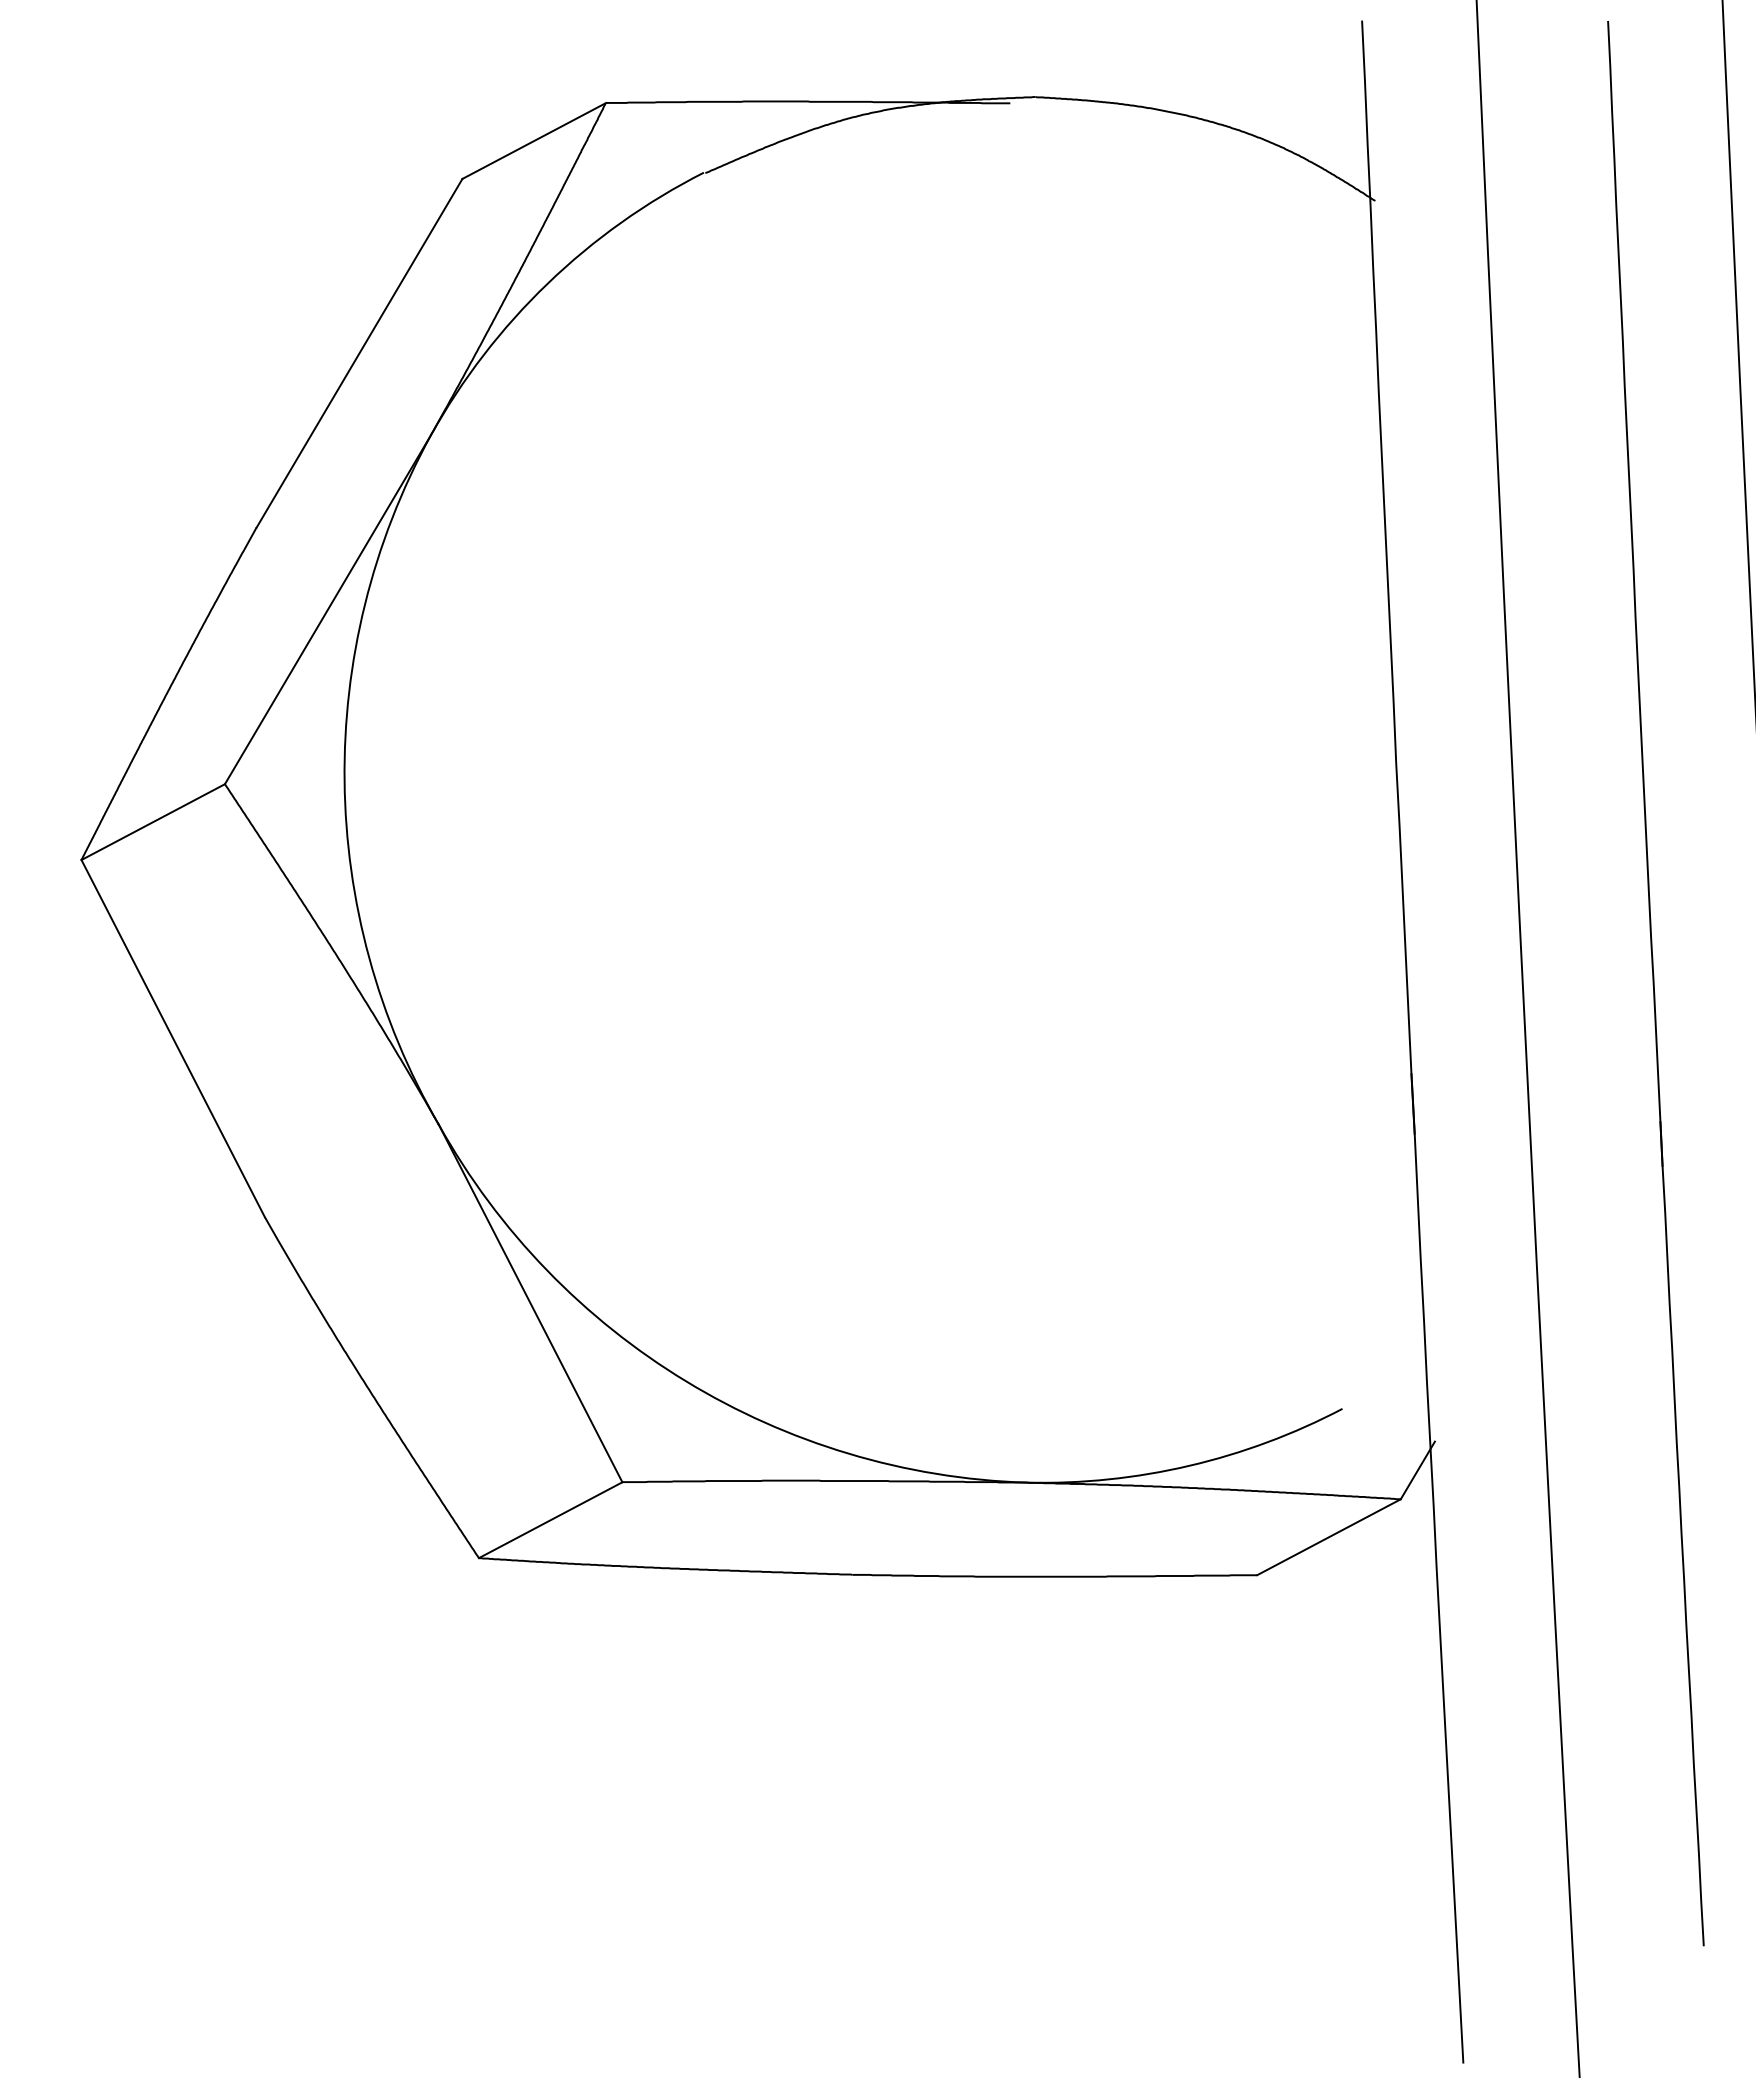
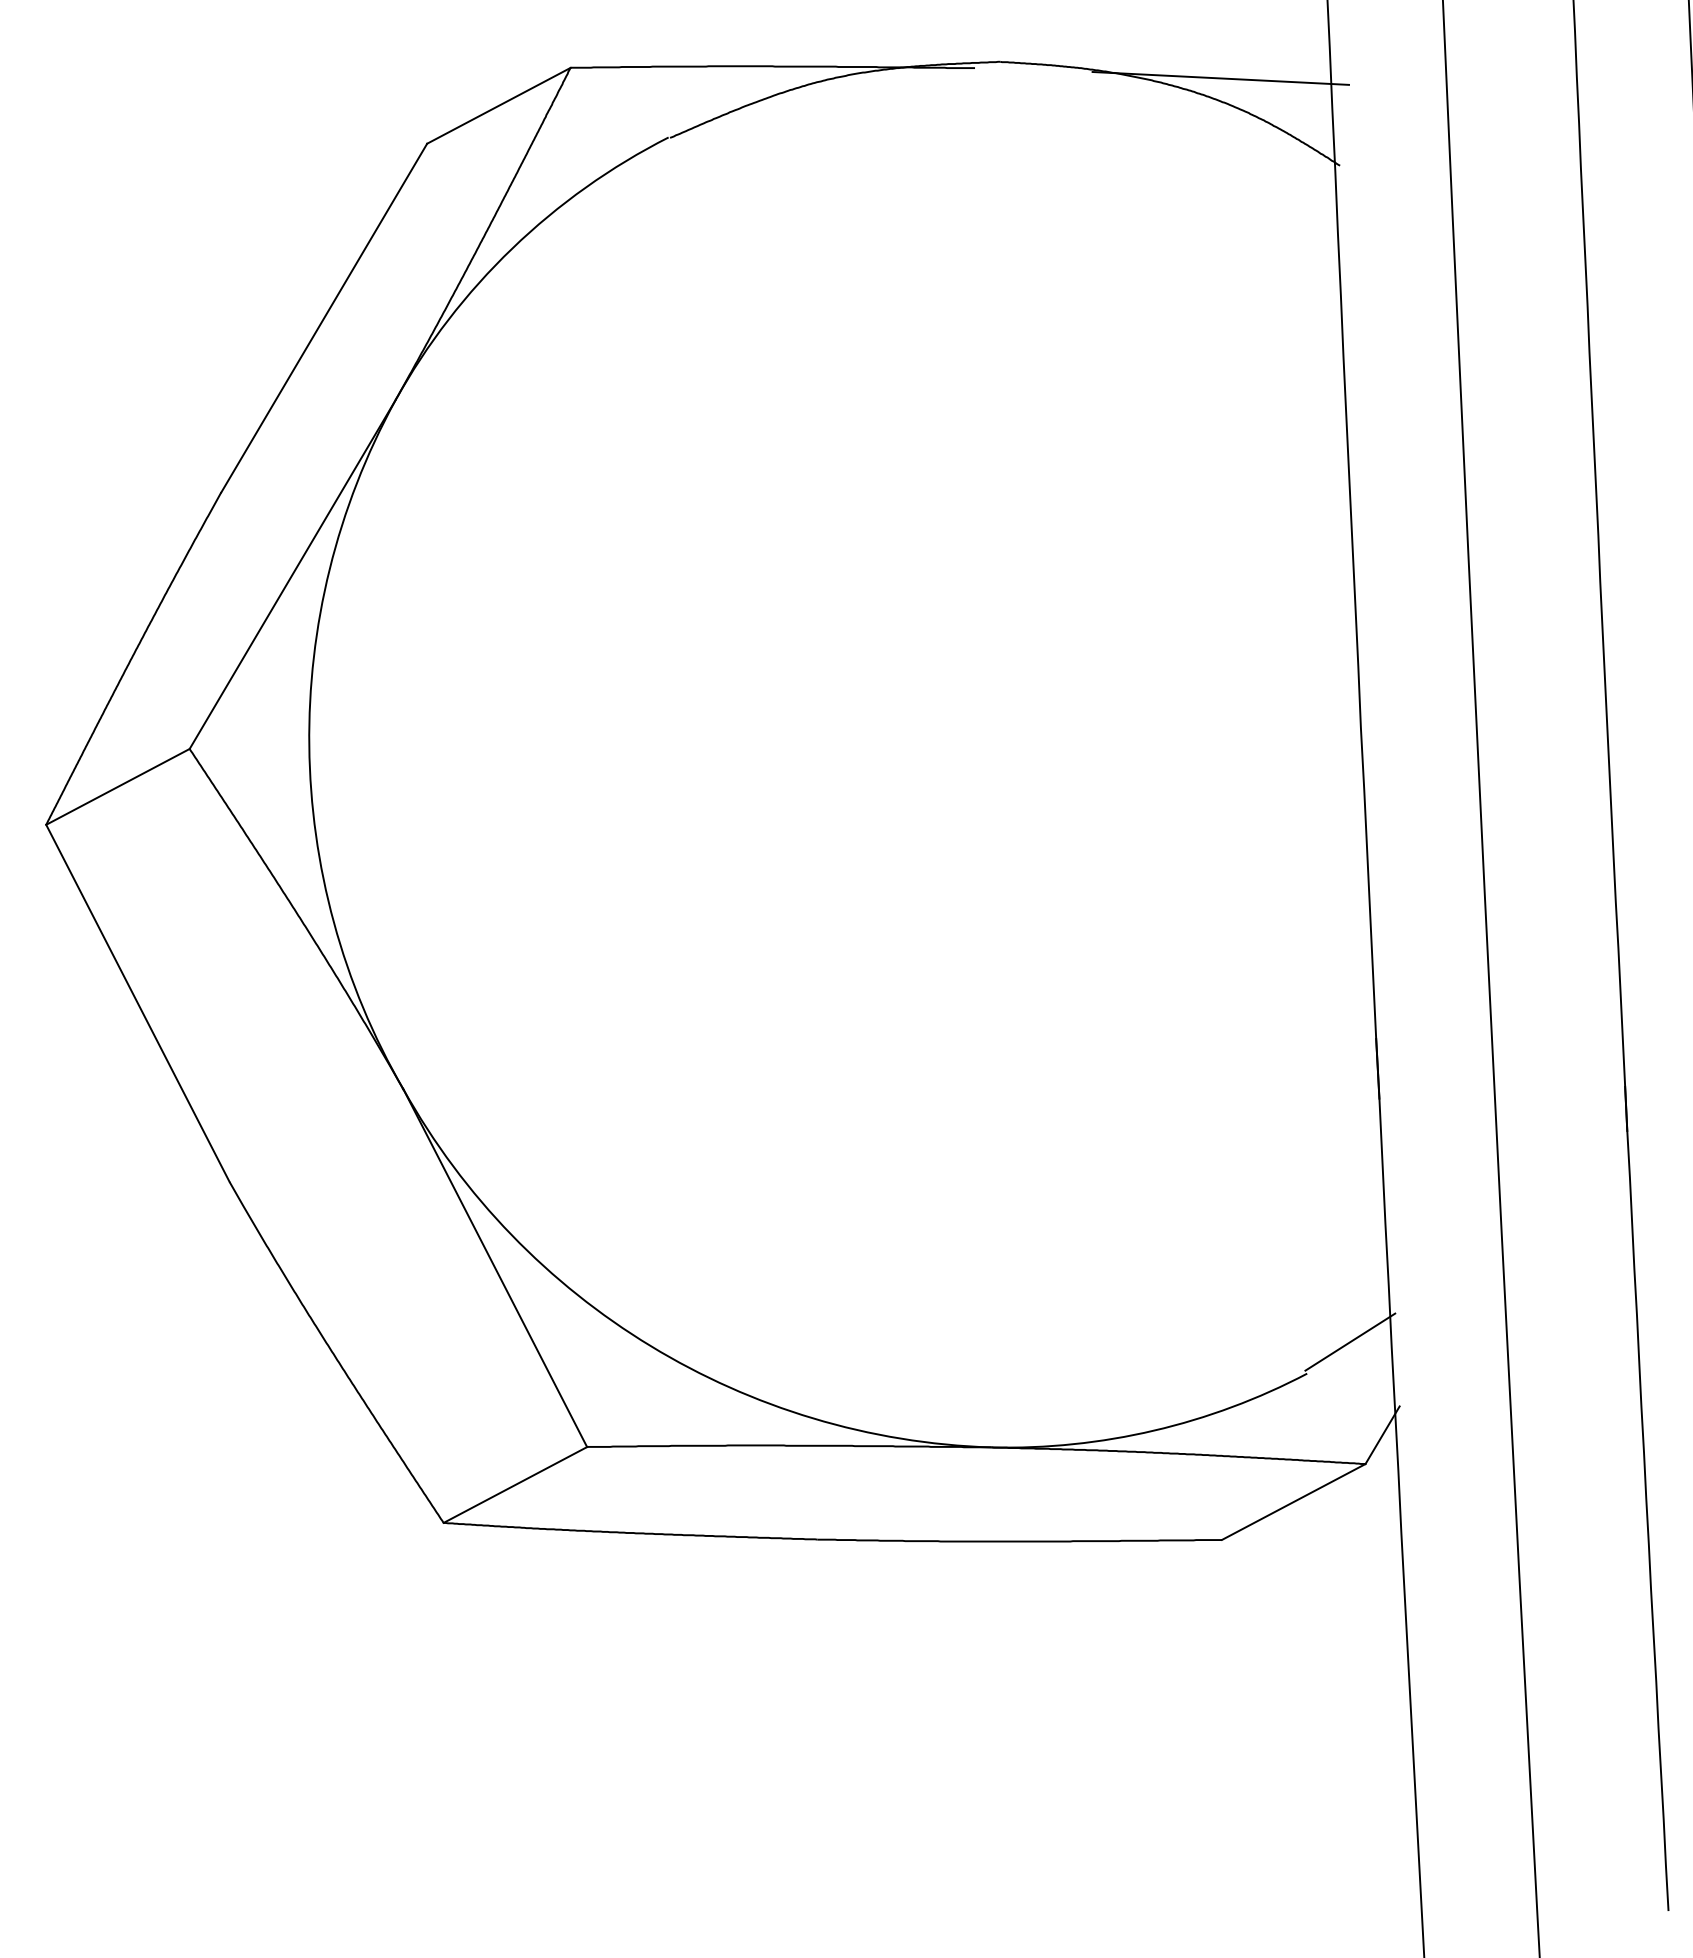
line: (1255, 113) -> (1220, 78), added
line: (1385, 1376) -> (1350, 1341), added

